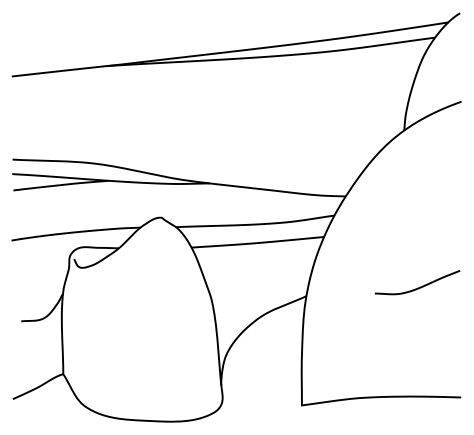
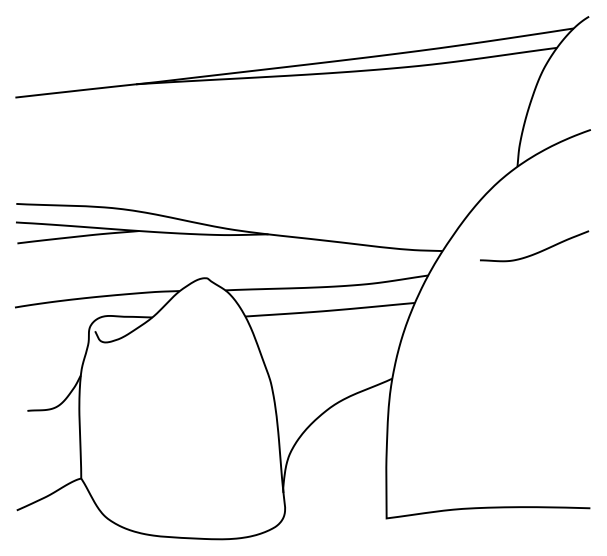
curve: (418, 287) -> (535, 252), moved

